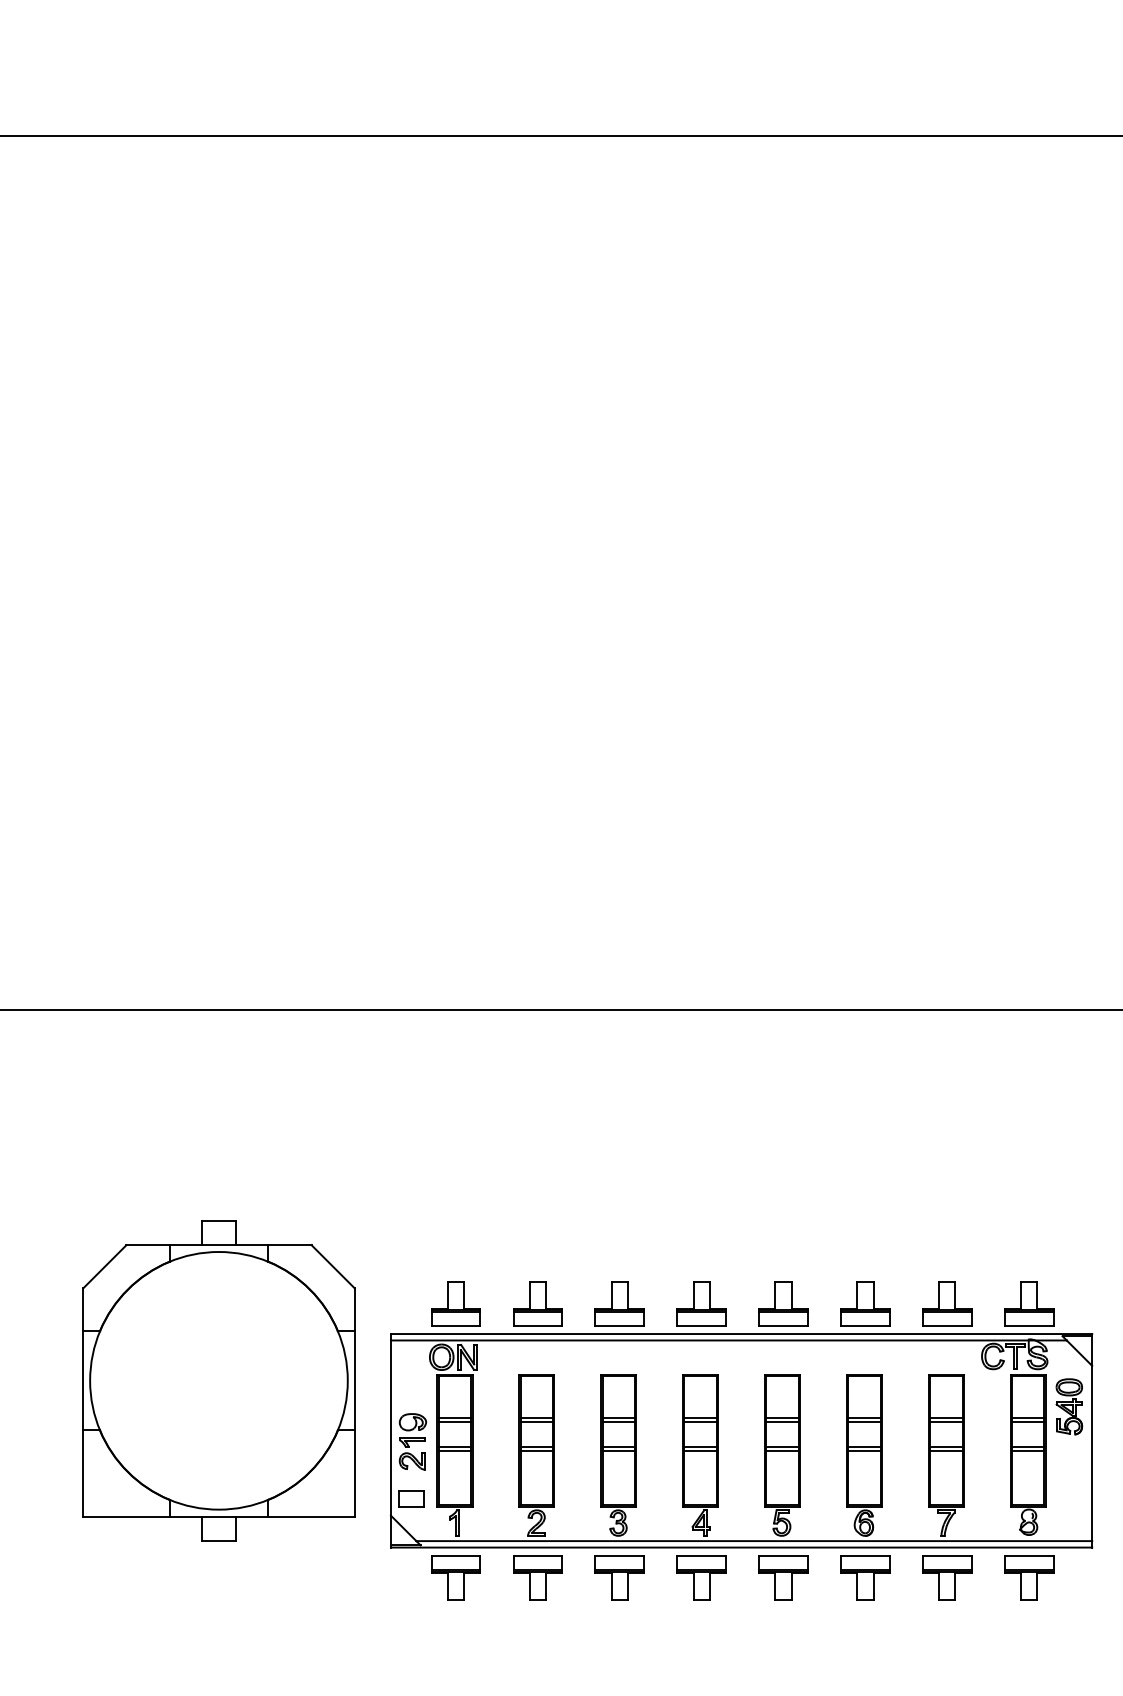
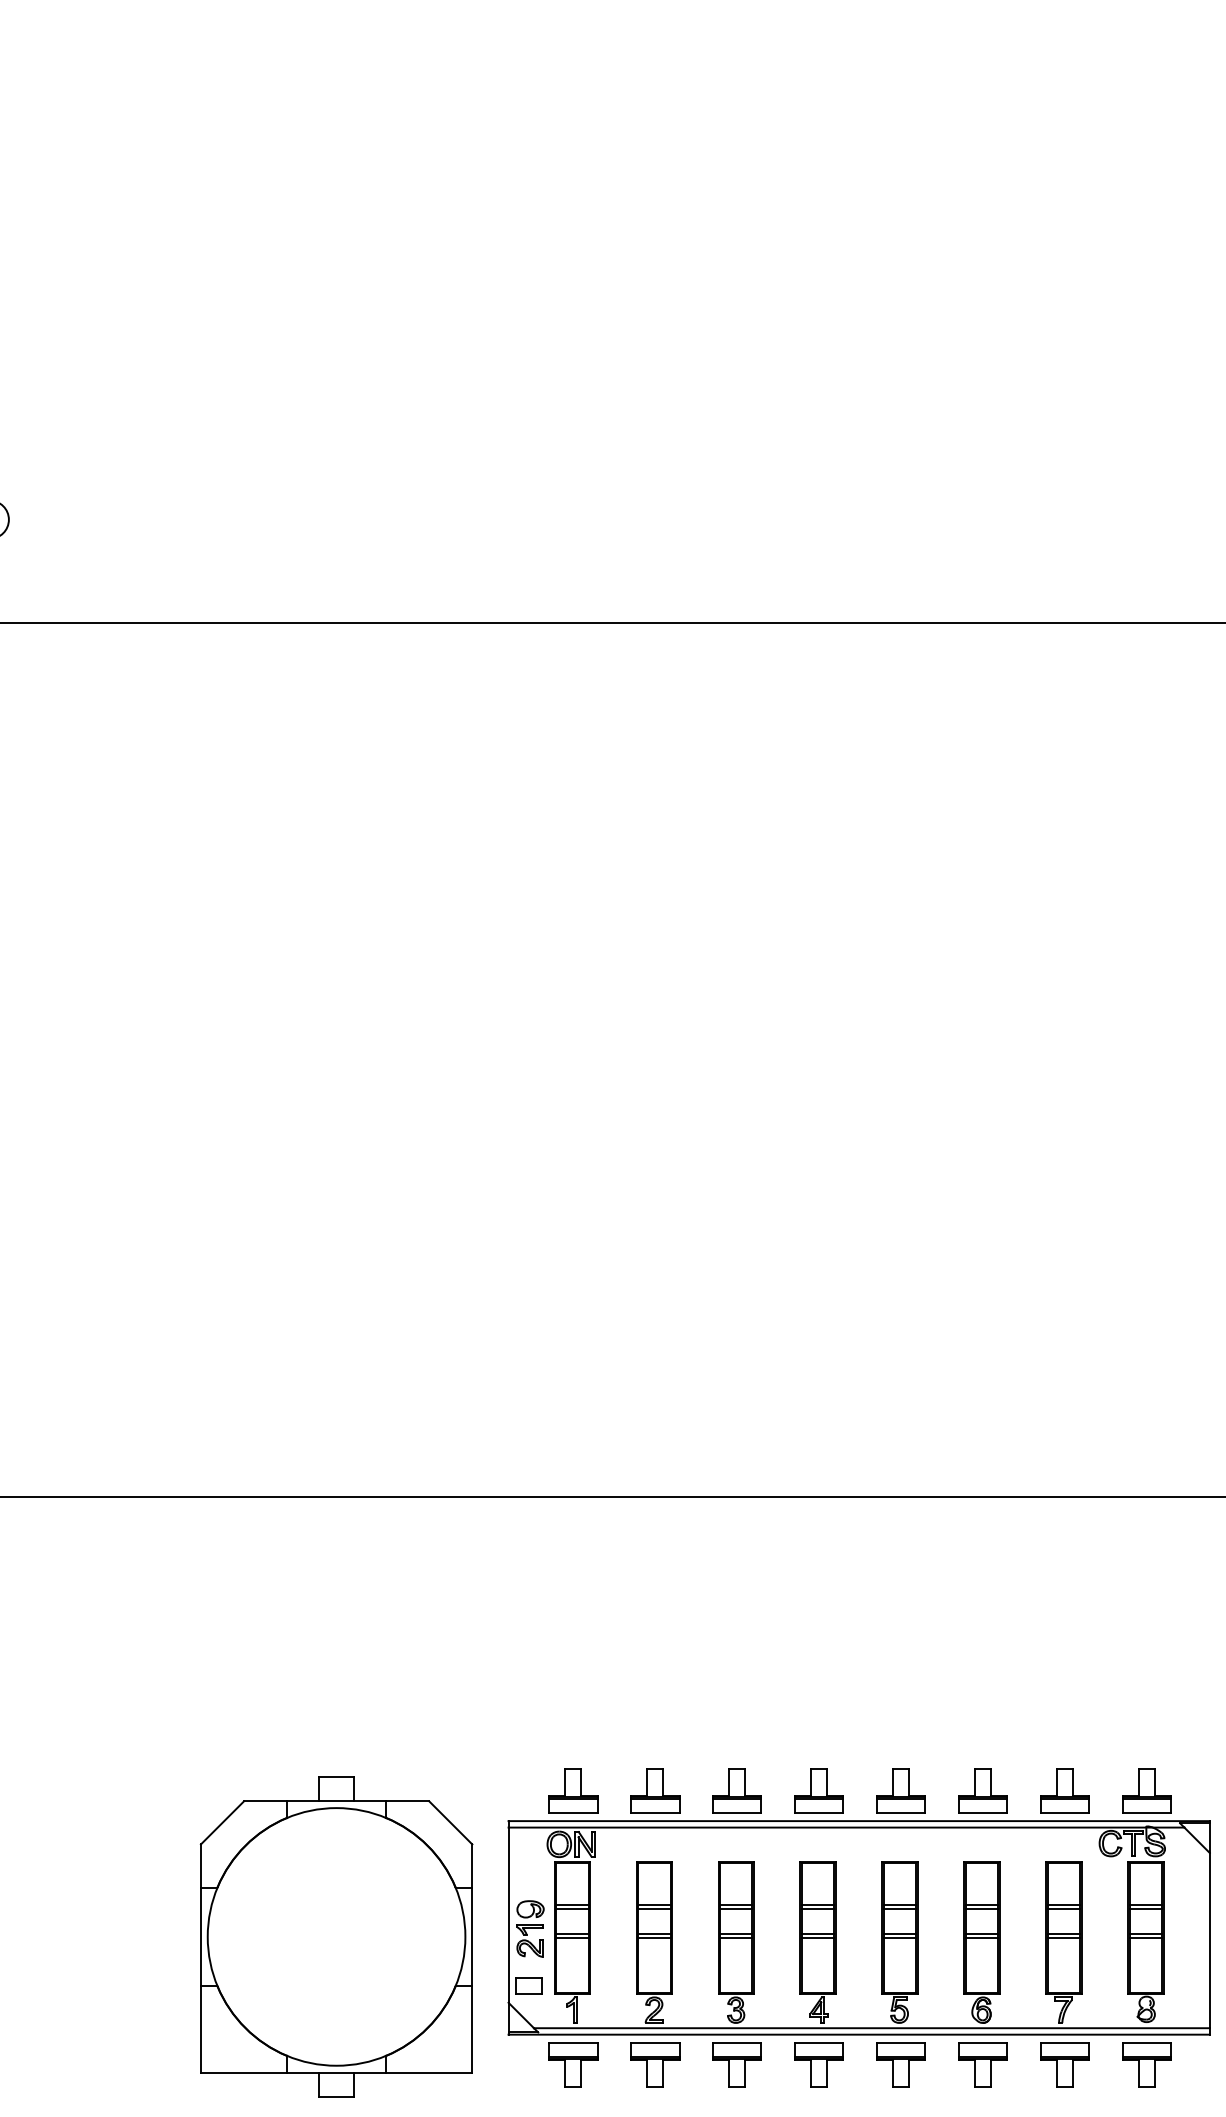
part: (218, 1380) -> (336, 1936), moved
part: (1068, 1406) -> (1186, 1893), removed

